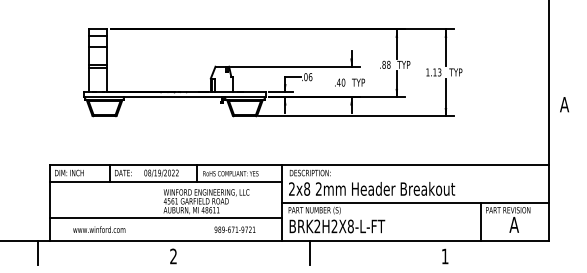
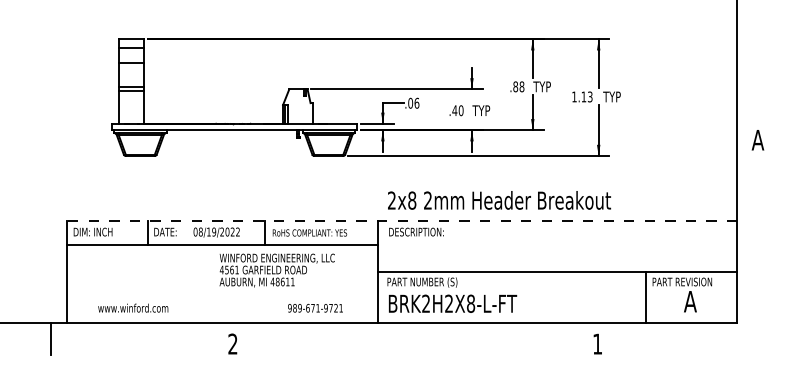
line: (299, 165) -> (401, 221), solid -> dashed
text: (372, 189) -> (499, 200), moved
line: (165, 218) -> (222, 293), removed
line: (309, 252) -> (415, 338), removed

